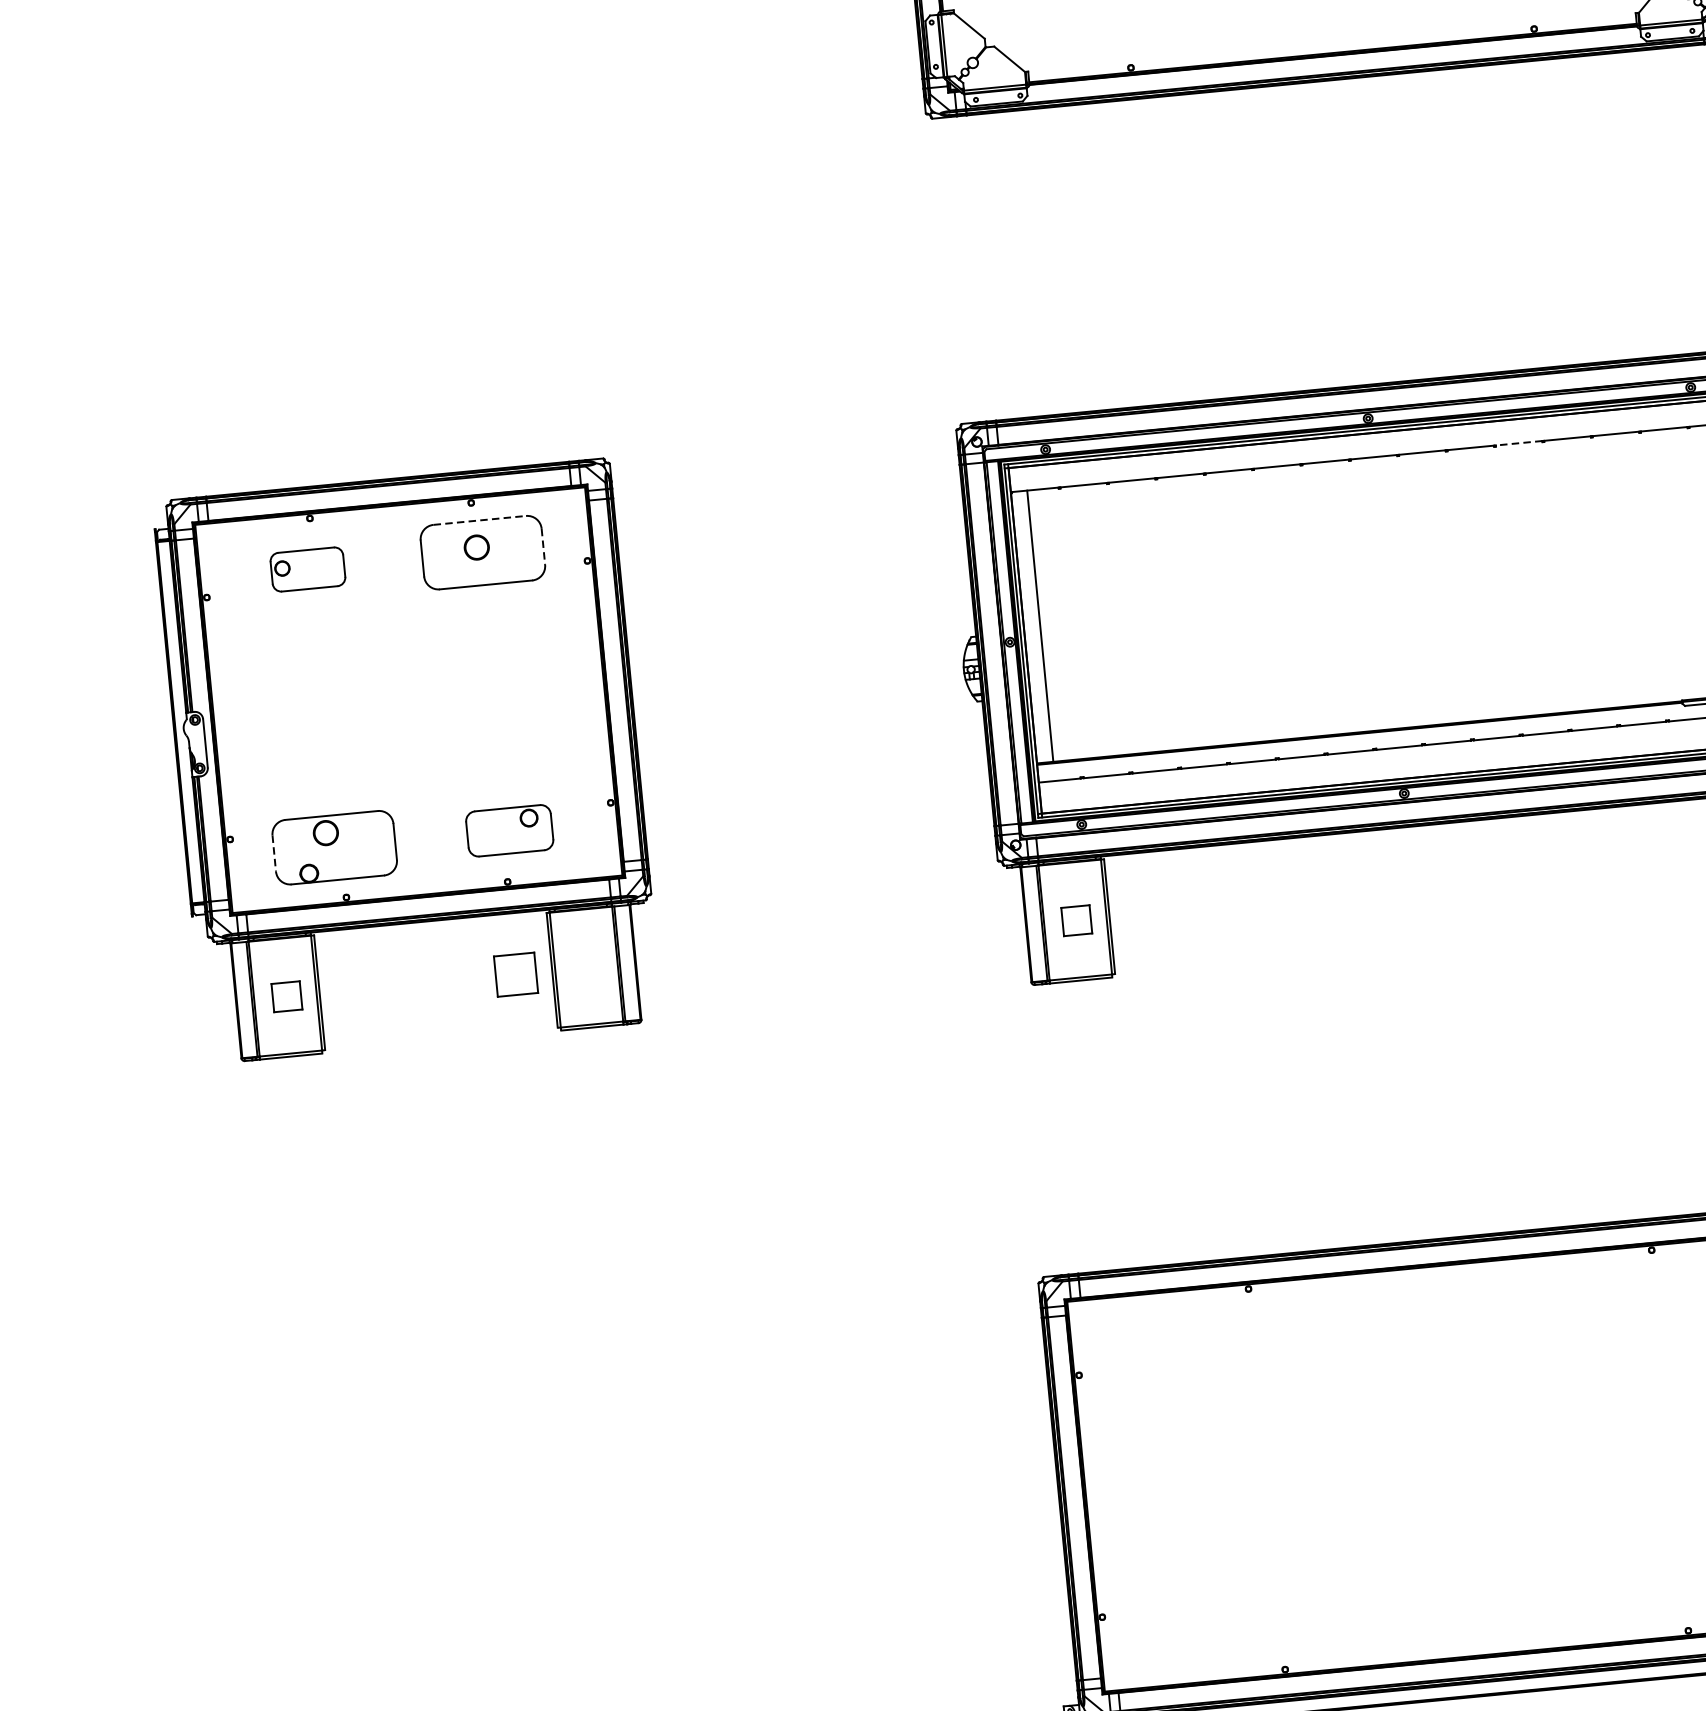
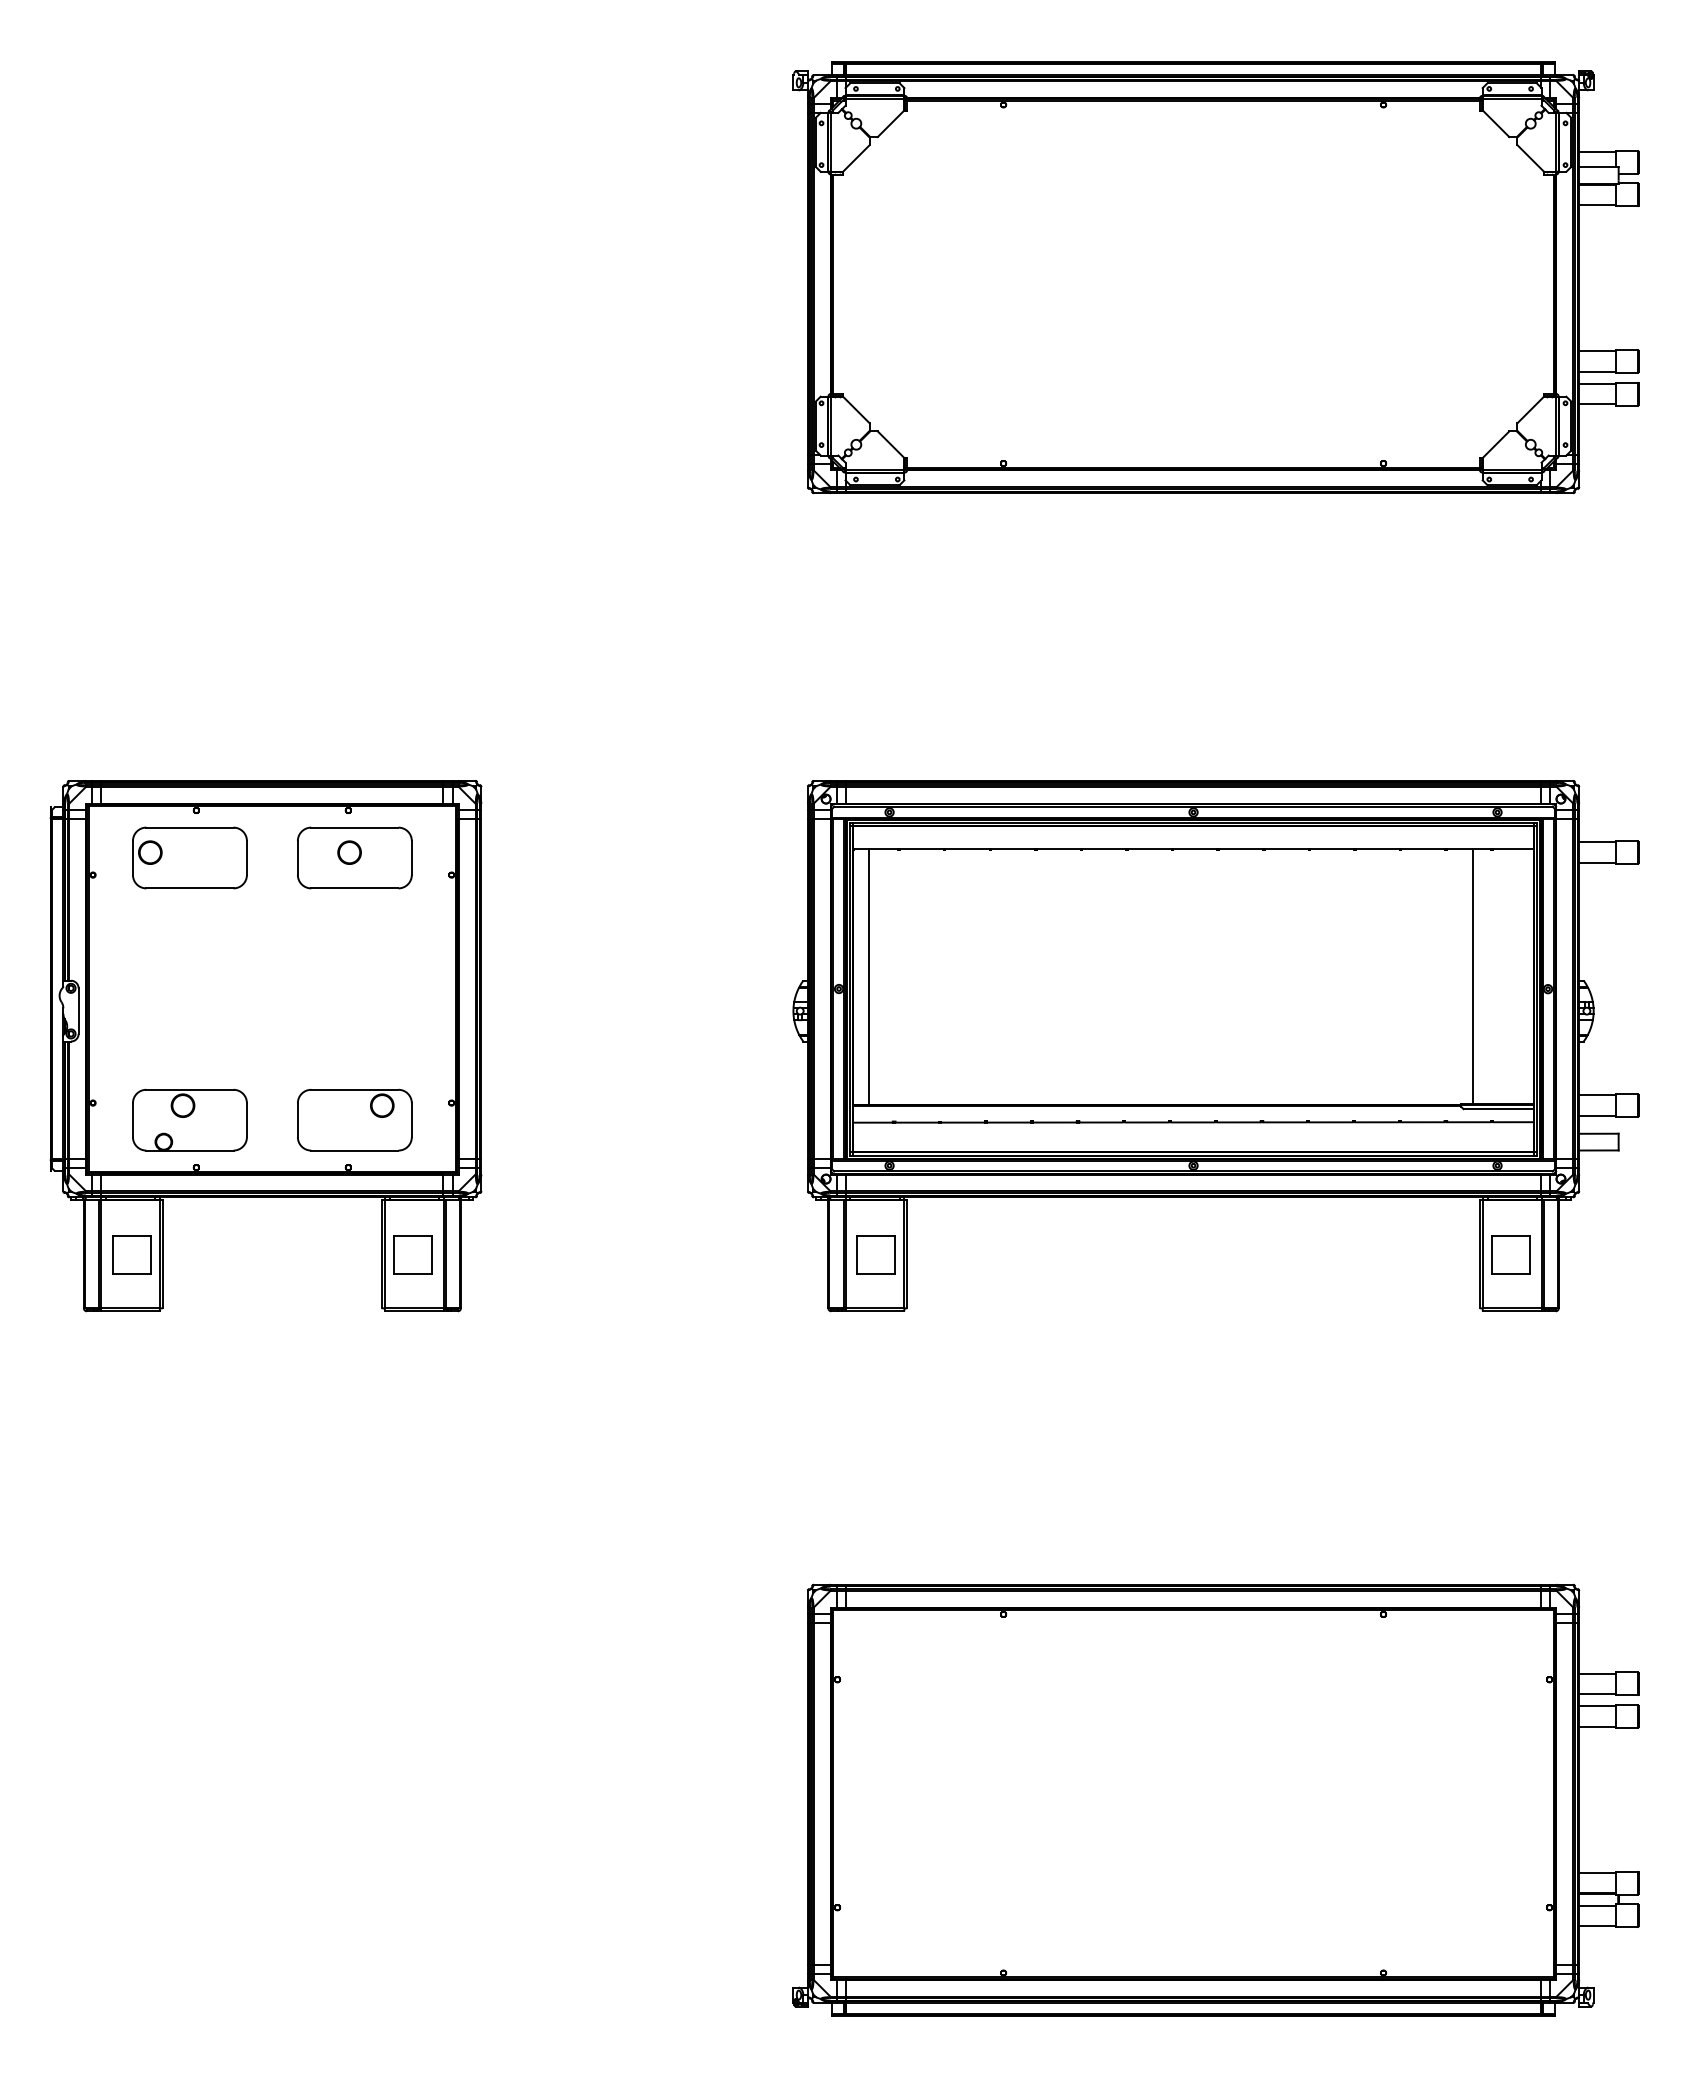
line: (1518, 442) -> (1331, 848), dashed -> solid
line: (479, 520) -> (354, 827), dashed -> solid
line: (543, 547) -> (411, 858), dashed -> solid
line: (1680, 563) -> (1472, 975), added
part: (307, 569) -> (189, 857), size x1.67
part: (509, 830) -> (354, 1119), size x1.43
line: (273, 853) -> (132, 1120), dashed -> solid
part: (1075, 920) -> (875, 1254), size x1.43
part: (515, 974) -> (412, 1254), moved
part: (286, 996) -> (131, 1254), size x1.43

